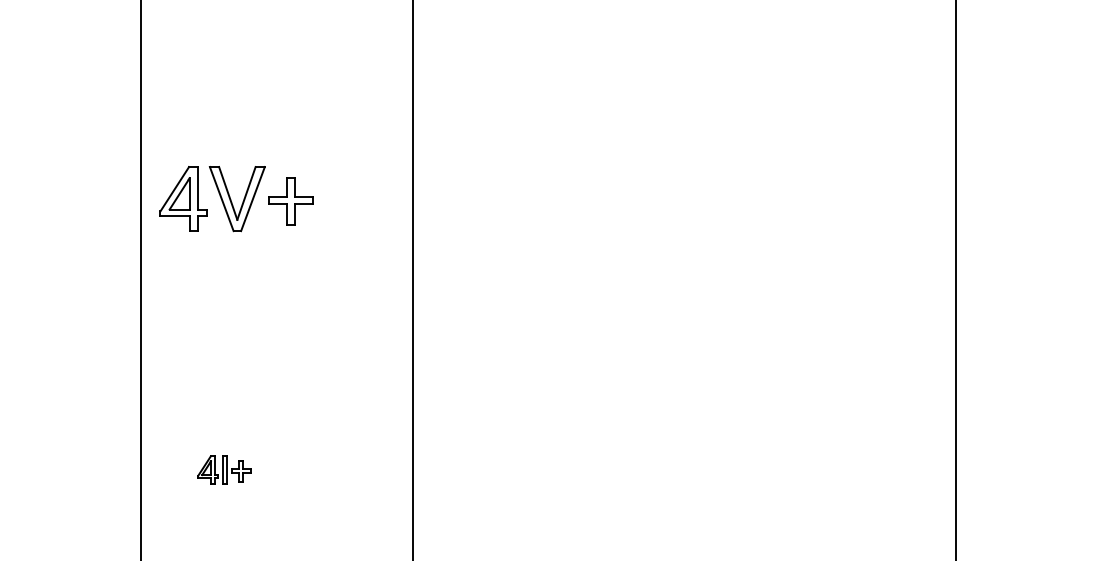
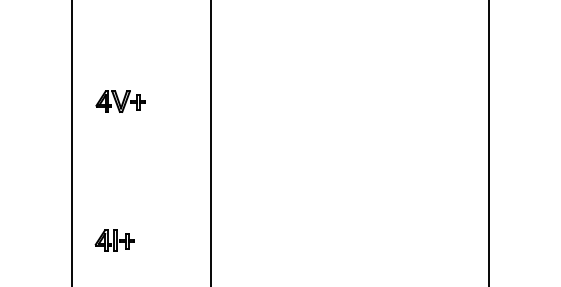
part: (235, 198) -> (120, 101), size x0.62
part: (223, 470) -> (114, 240), size x1.43

